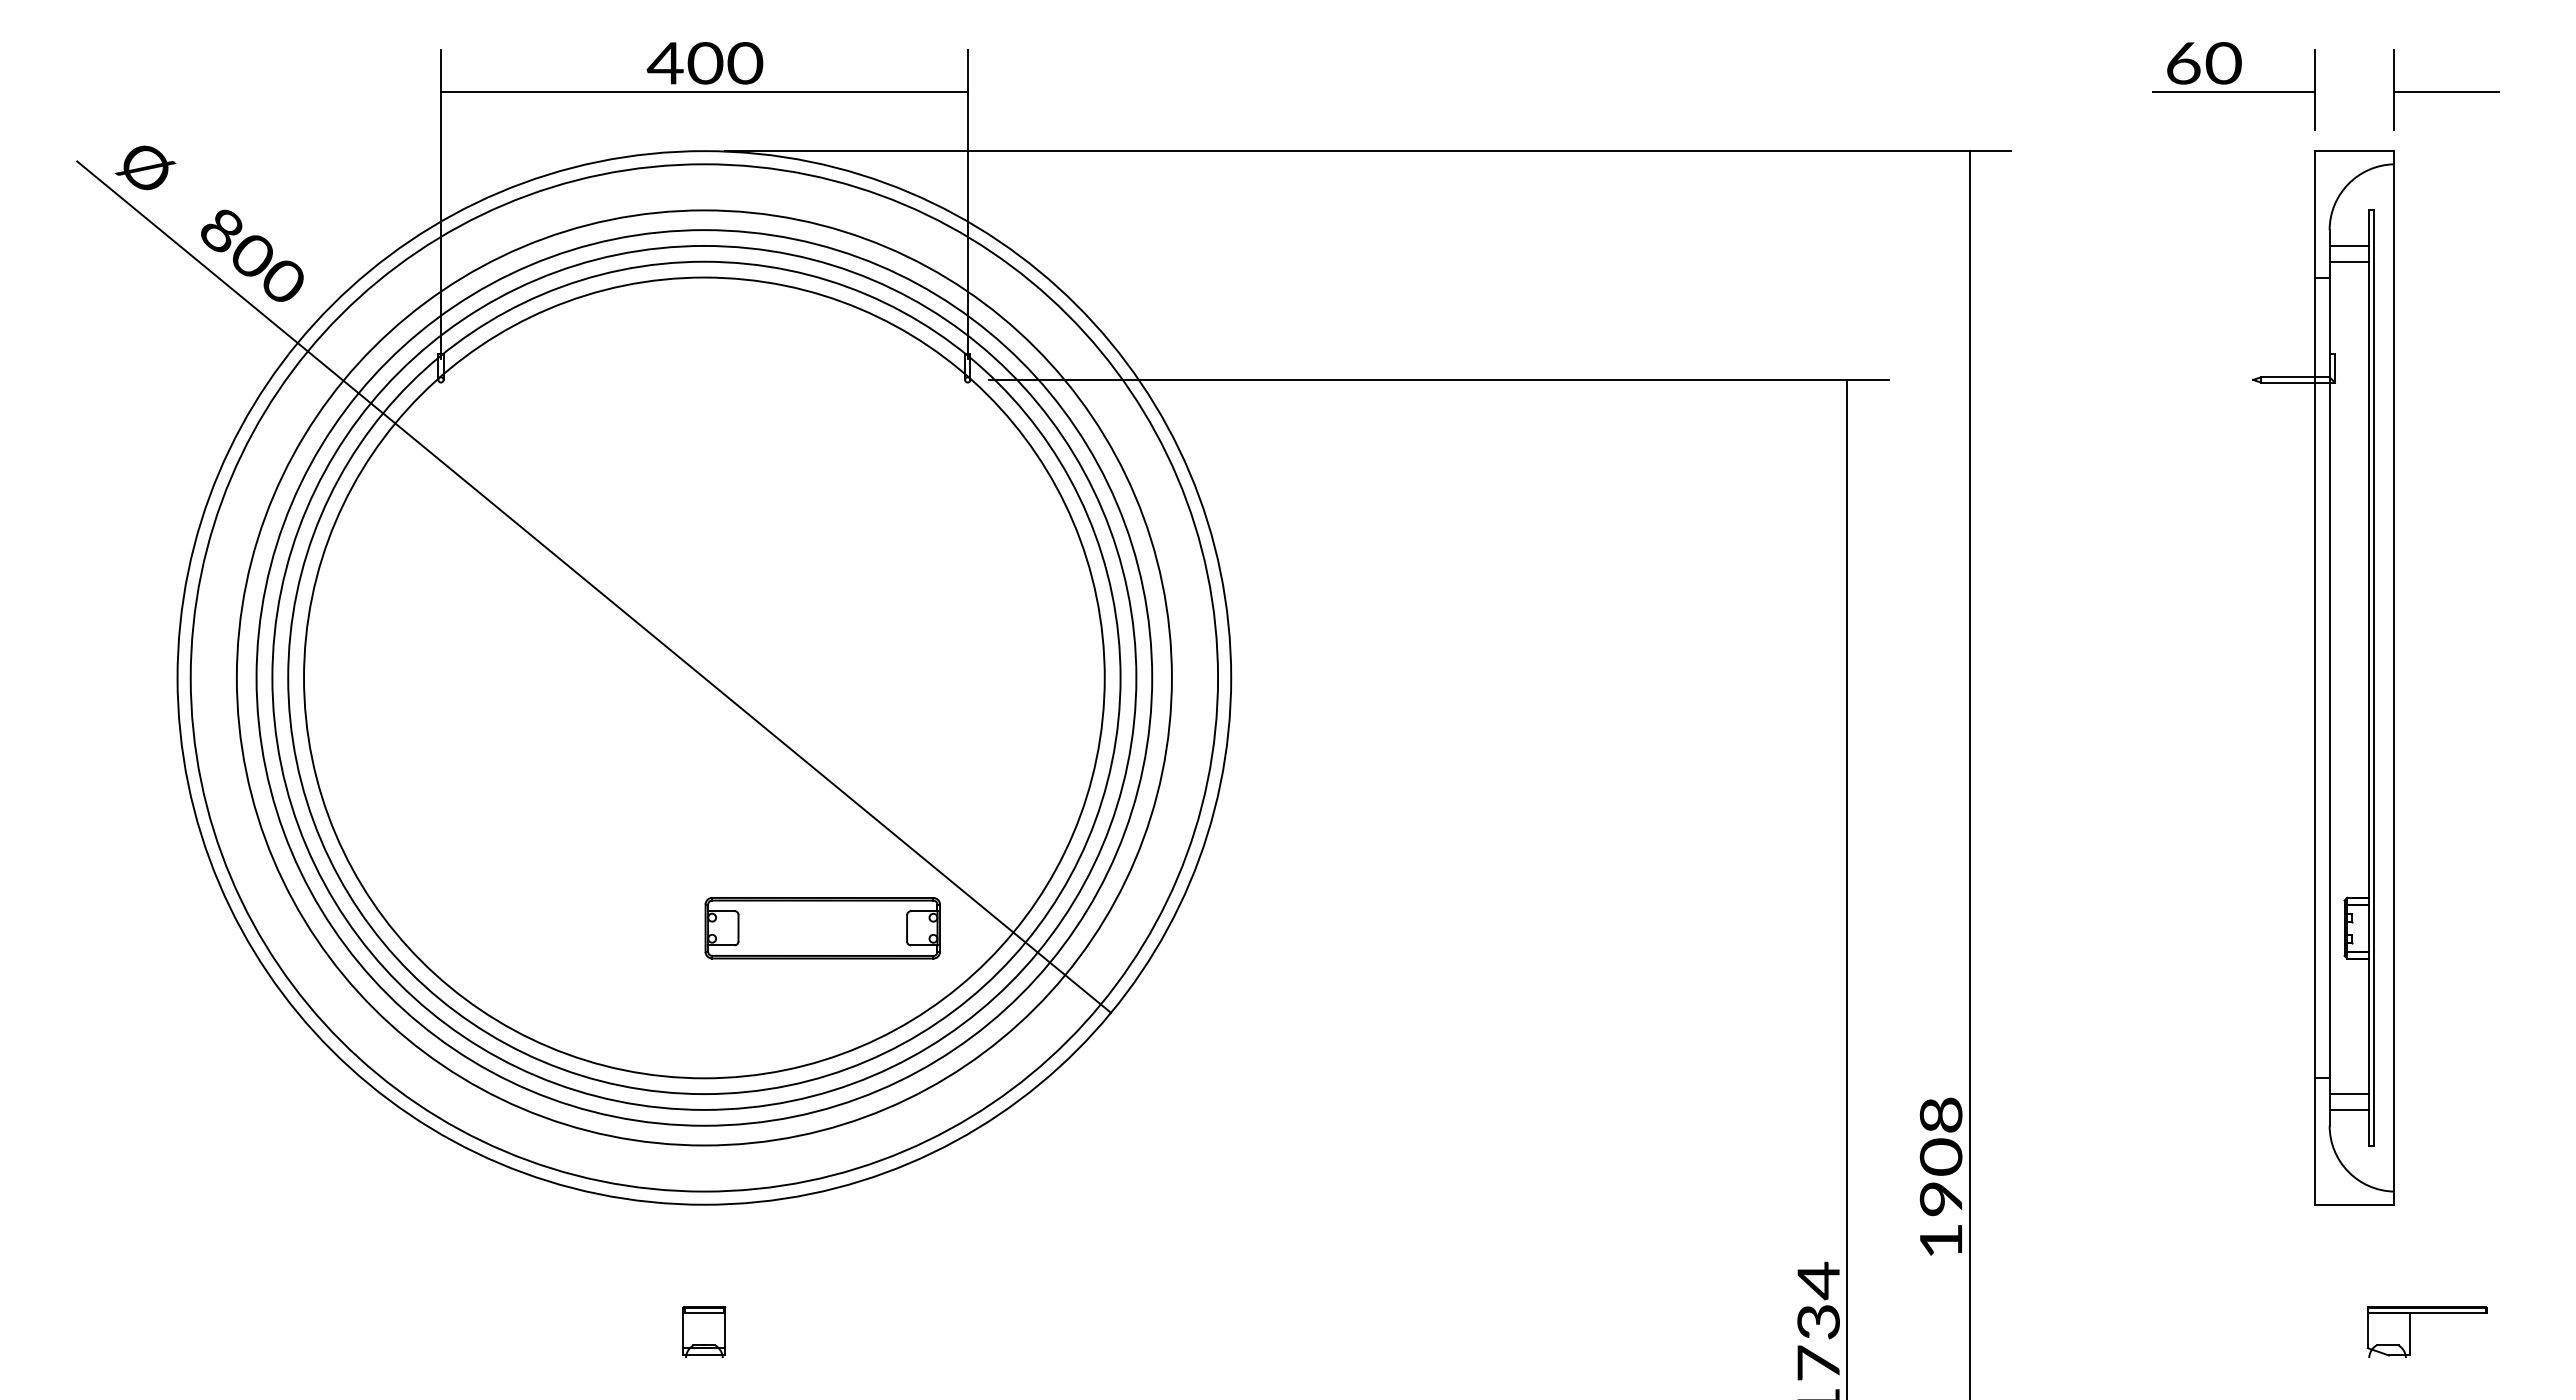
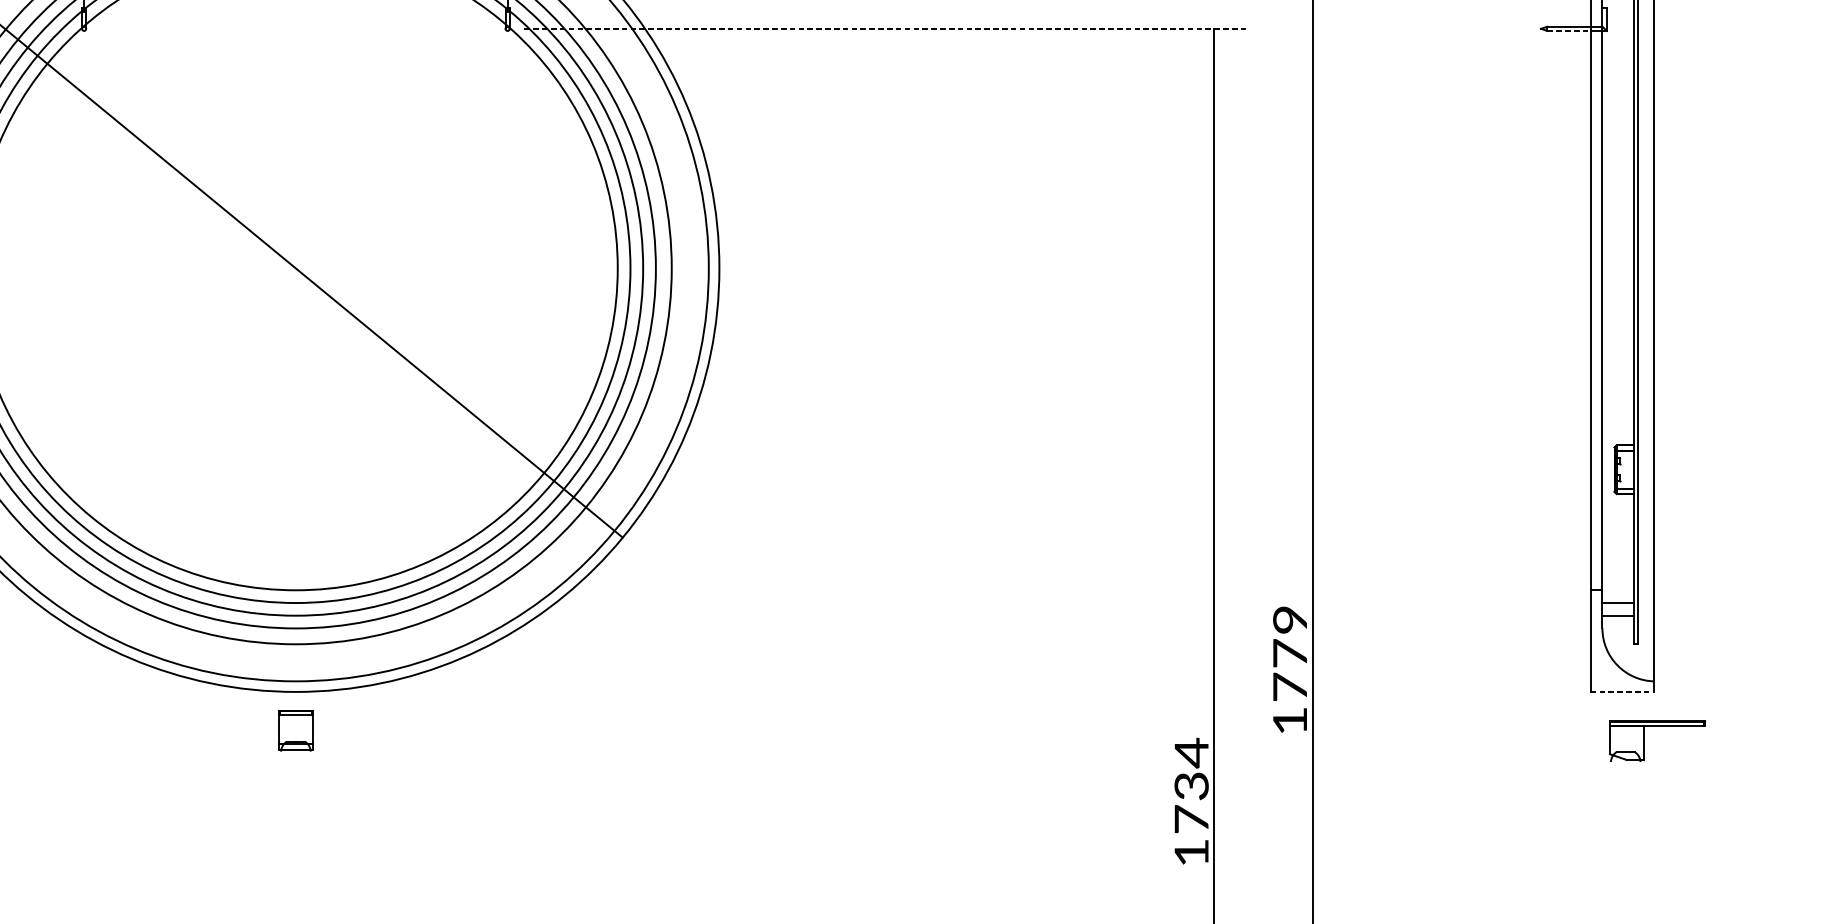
line: (1439, 379) -> (886, 28), solid -> dashed
line: (2288, 382) -> (1569, 30), solid -> dashed
part: (822, 928) -> (390, 469), removed
text: (1940, 1156) -> (1289, 653), 1908 -> 1779
line: (2354, 1204) -> (1622, 691), solid -> dashed
part: (704, 1331) -> (295, 730), moved
part: (2410, 1331) -> (1644, 740), moved

